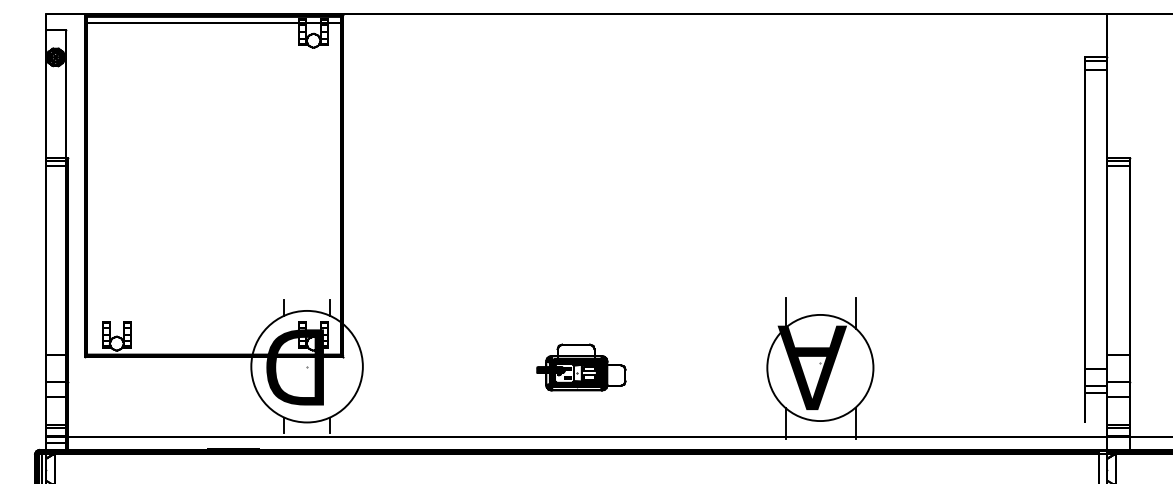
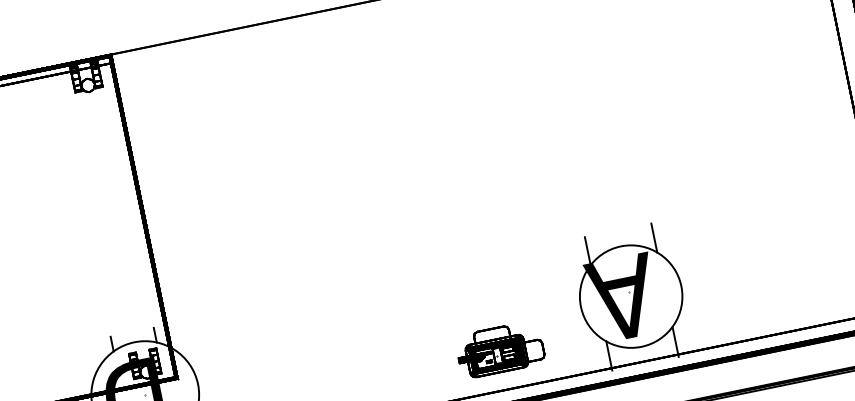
part: (581, 367) -> (500, 349), moved

